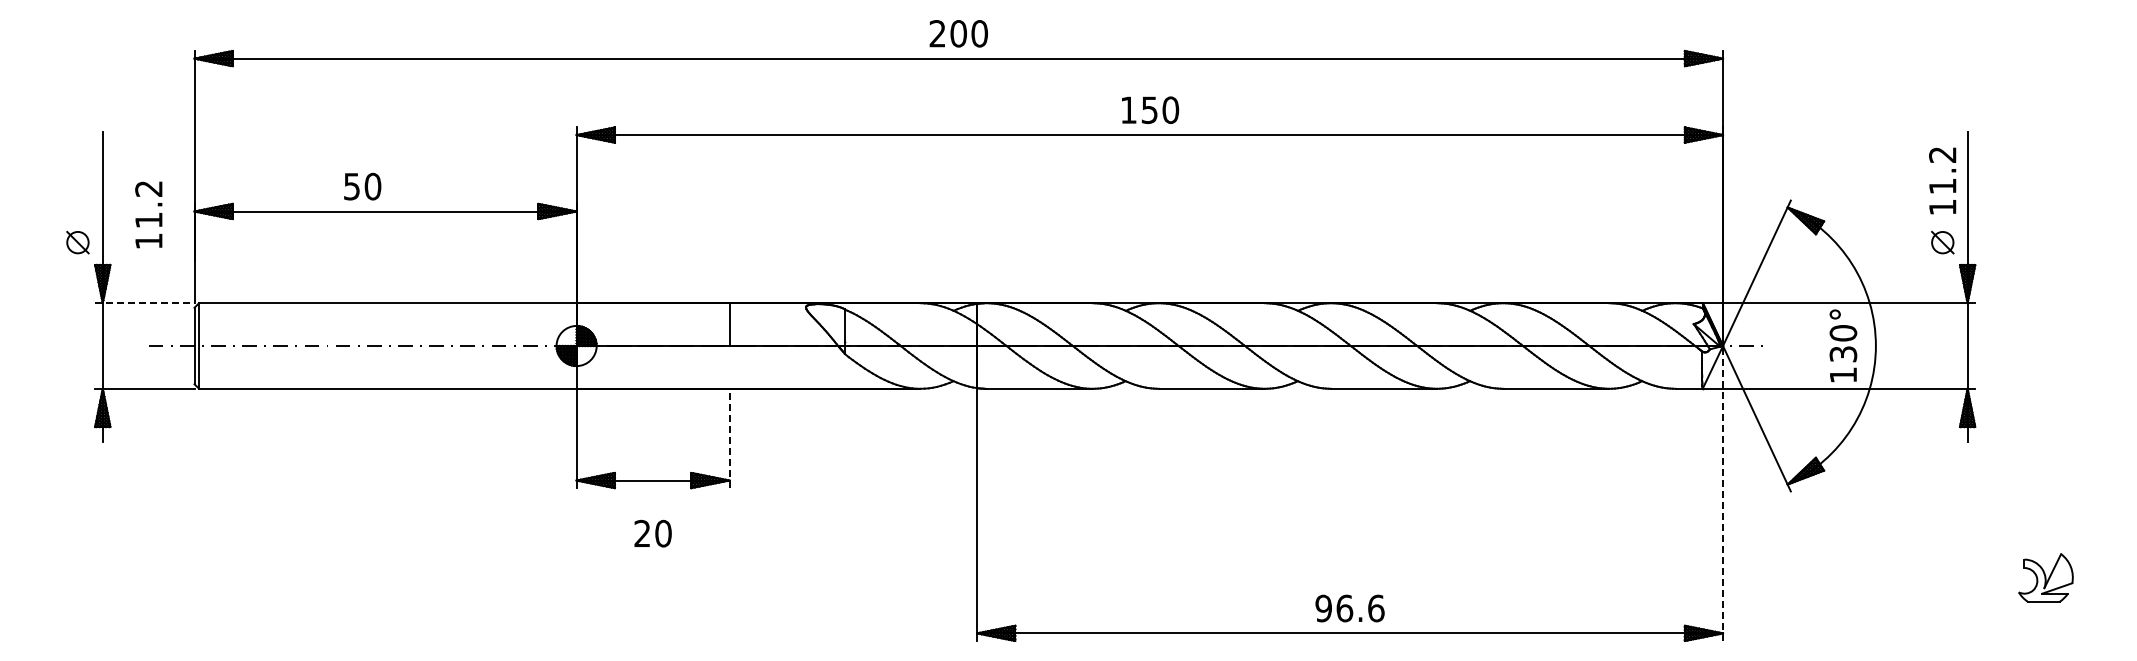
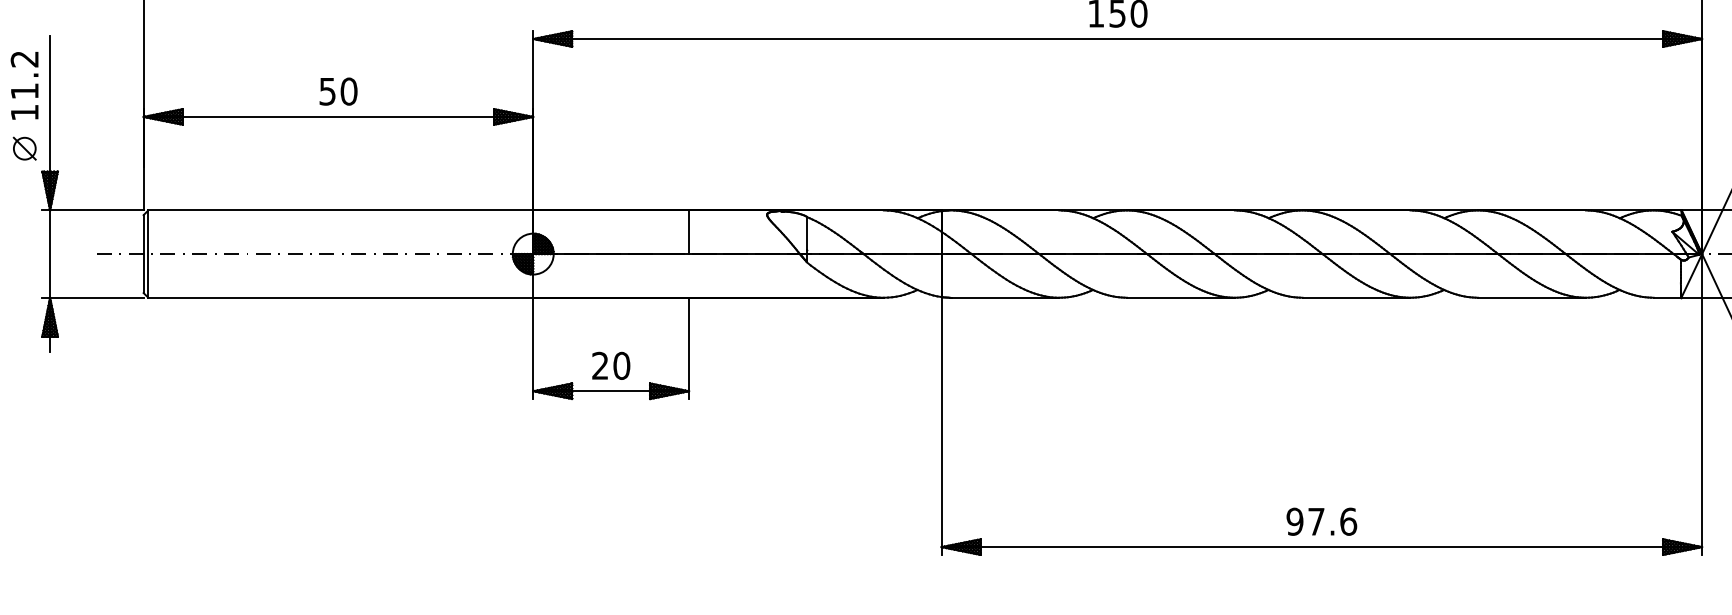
text: (362, 186) -> (338, 91), moved
text: (148, 214) -> (24, 85), moved
line: (144, 303) -> (92, 210), dashed -> solid
line: (729, 438) -> (689, 348), dashed -> solid
line: (1723, 493) -> (1702, 404), dashed -> solid
text: (652, 533) -> (610, 365), moved
text: (1344, 608) -> (1316, 521), 96.6 -> 97.6

